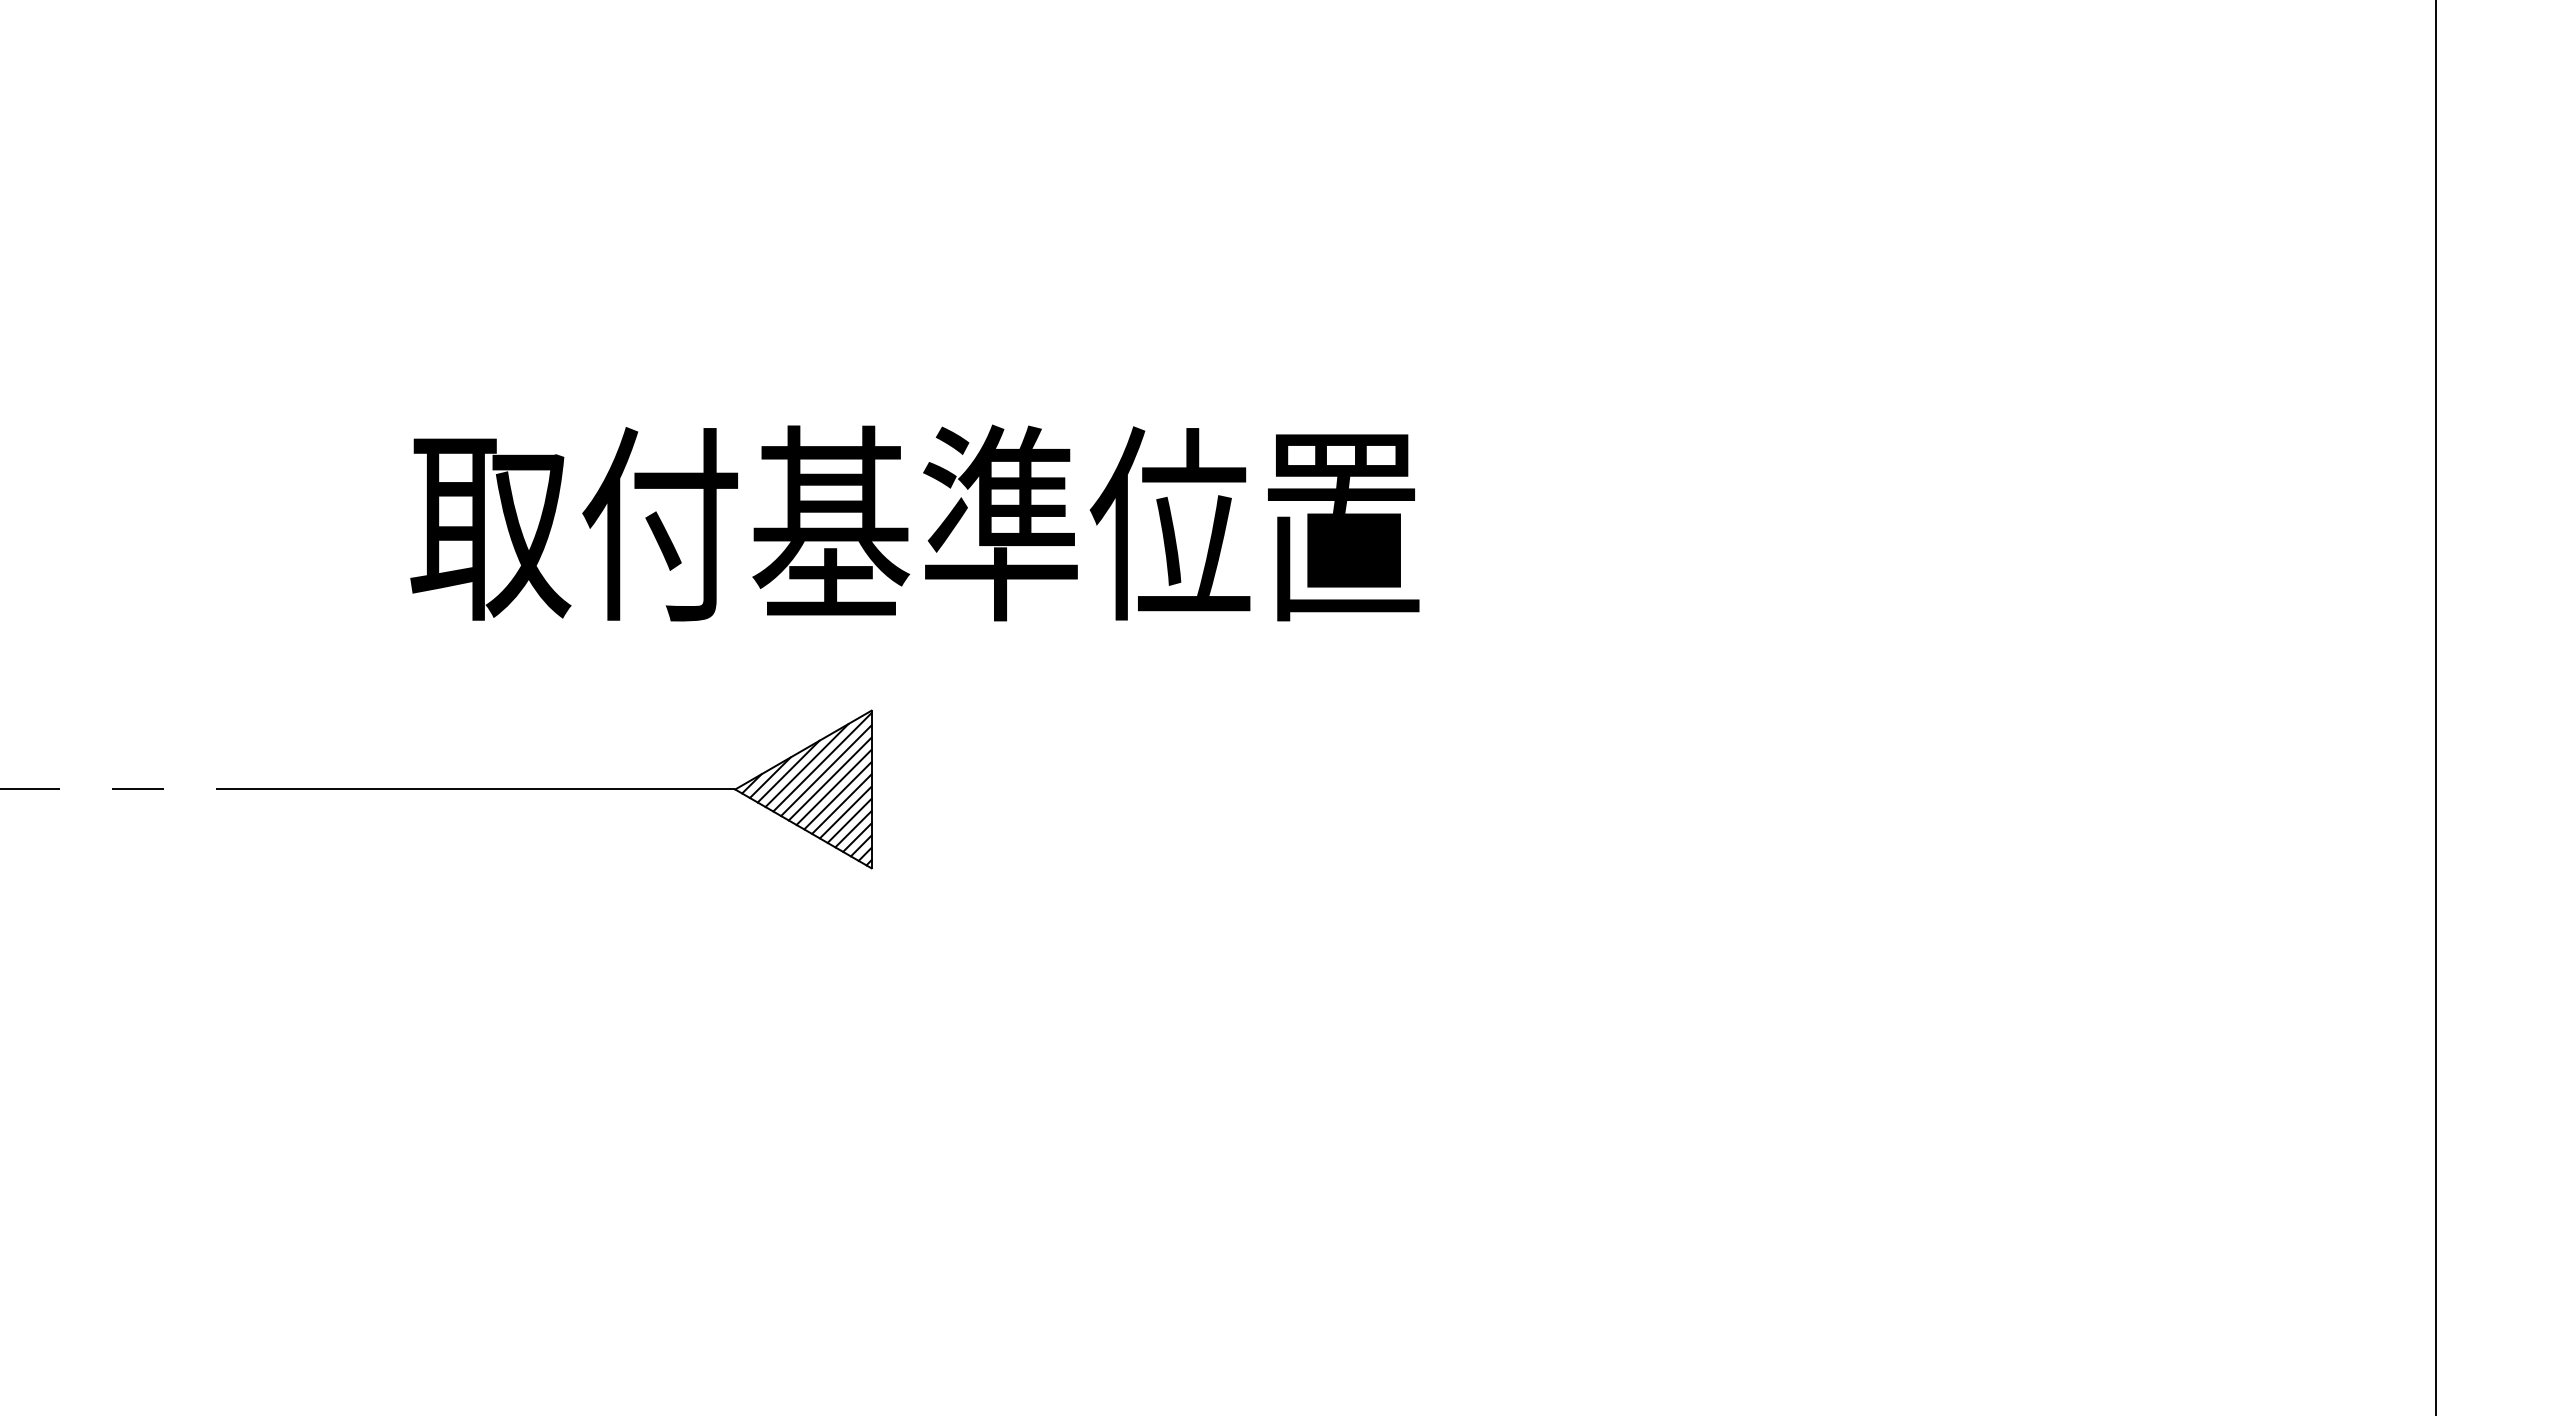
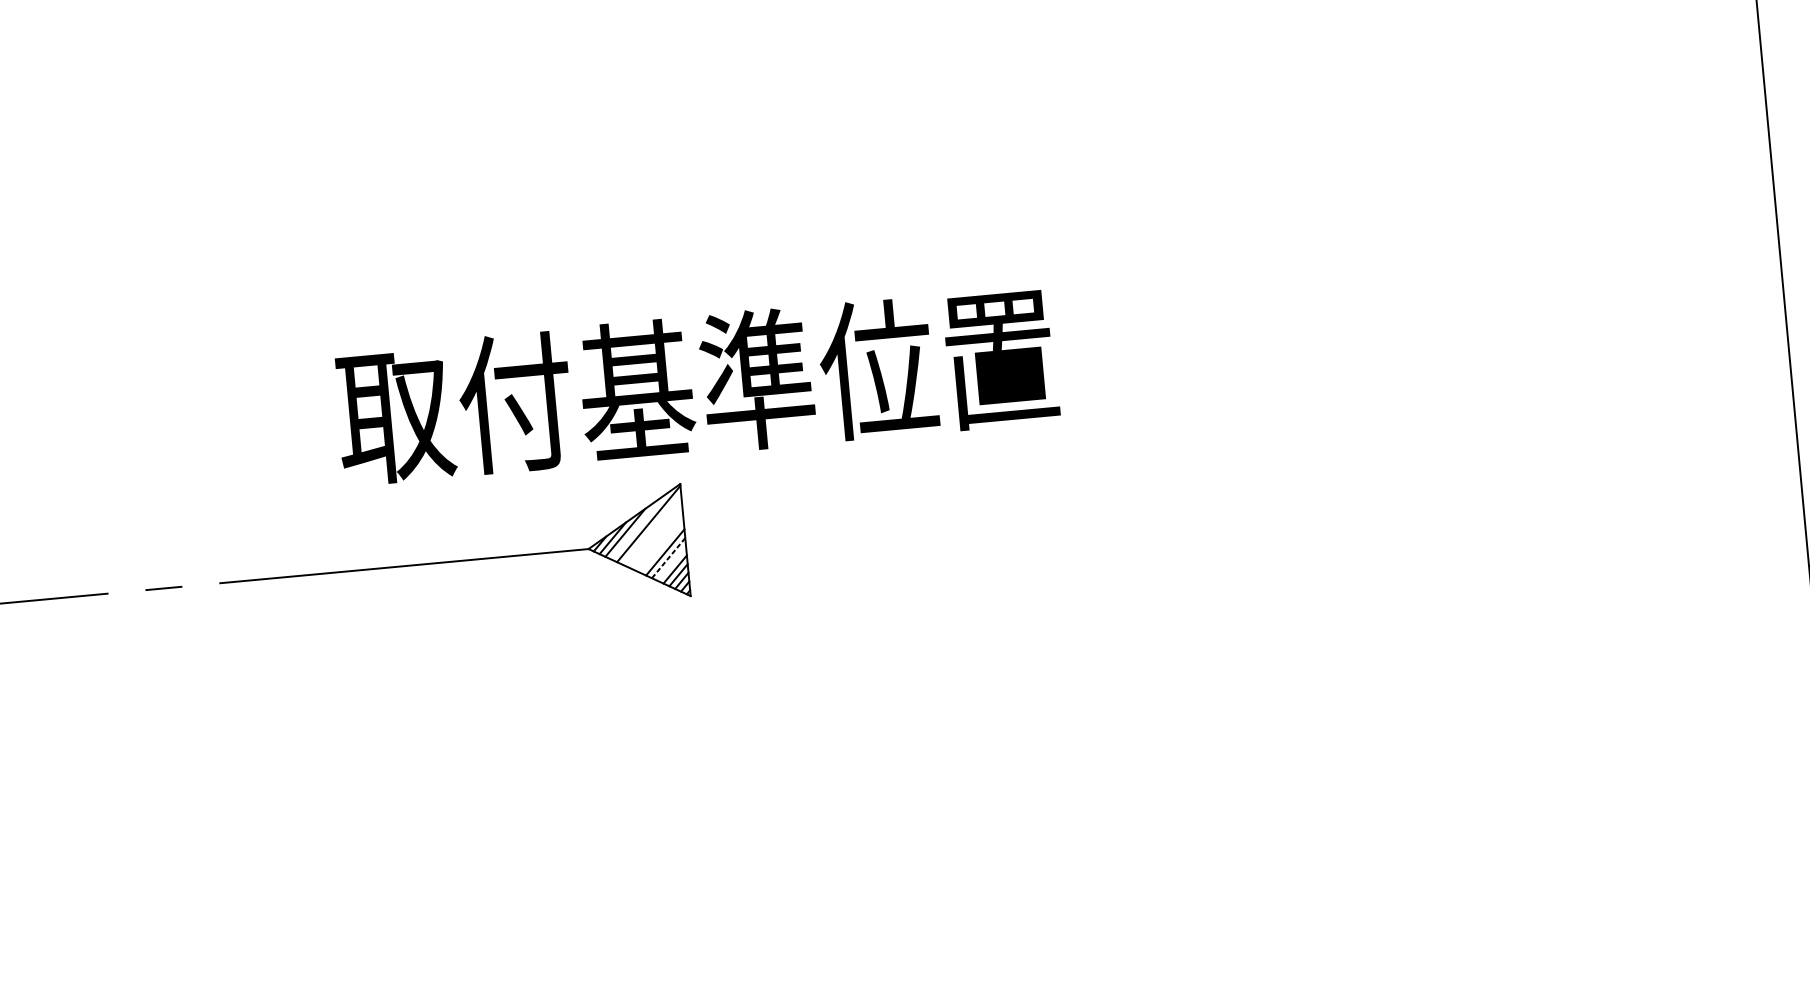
text: (914, 522) -> (696, 384), moved
line: (806, 765) -> (637, 527), removed
line: (826, 770) -> (652, 529), removed
line: (829, 778) -> (654, 535), removed
line: (833, 787) -> (658, 541), removed
line: (837, 795) -> (661, 546), removed
line: (846, 812) -> (669, 558), solid -> dashed
line: (849, 820) -> (671, 563), removed

